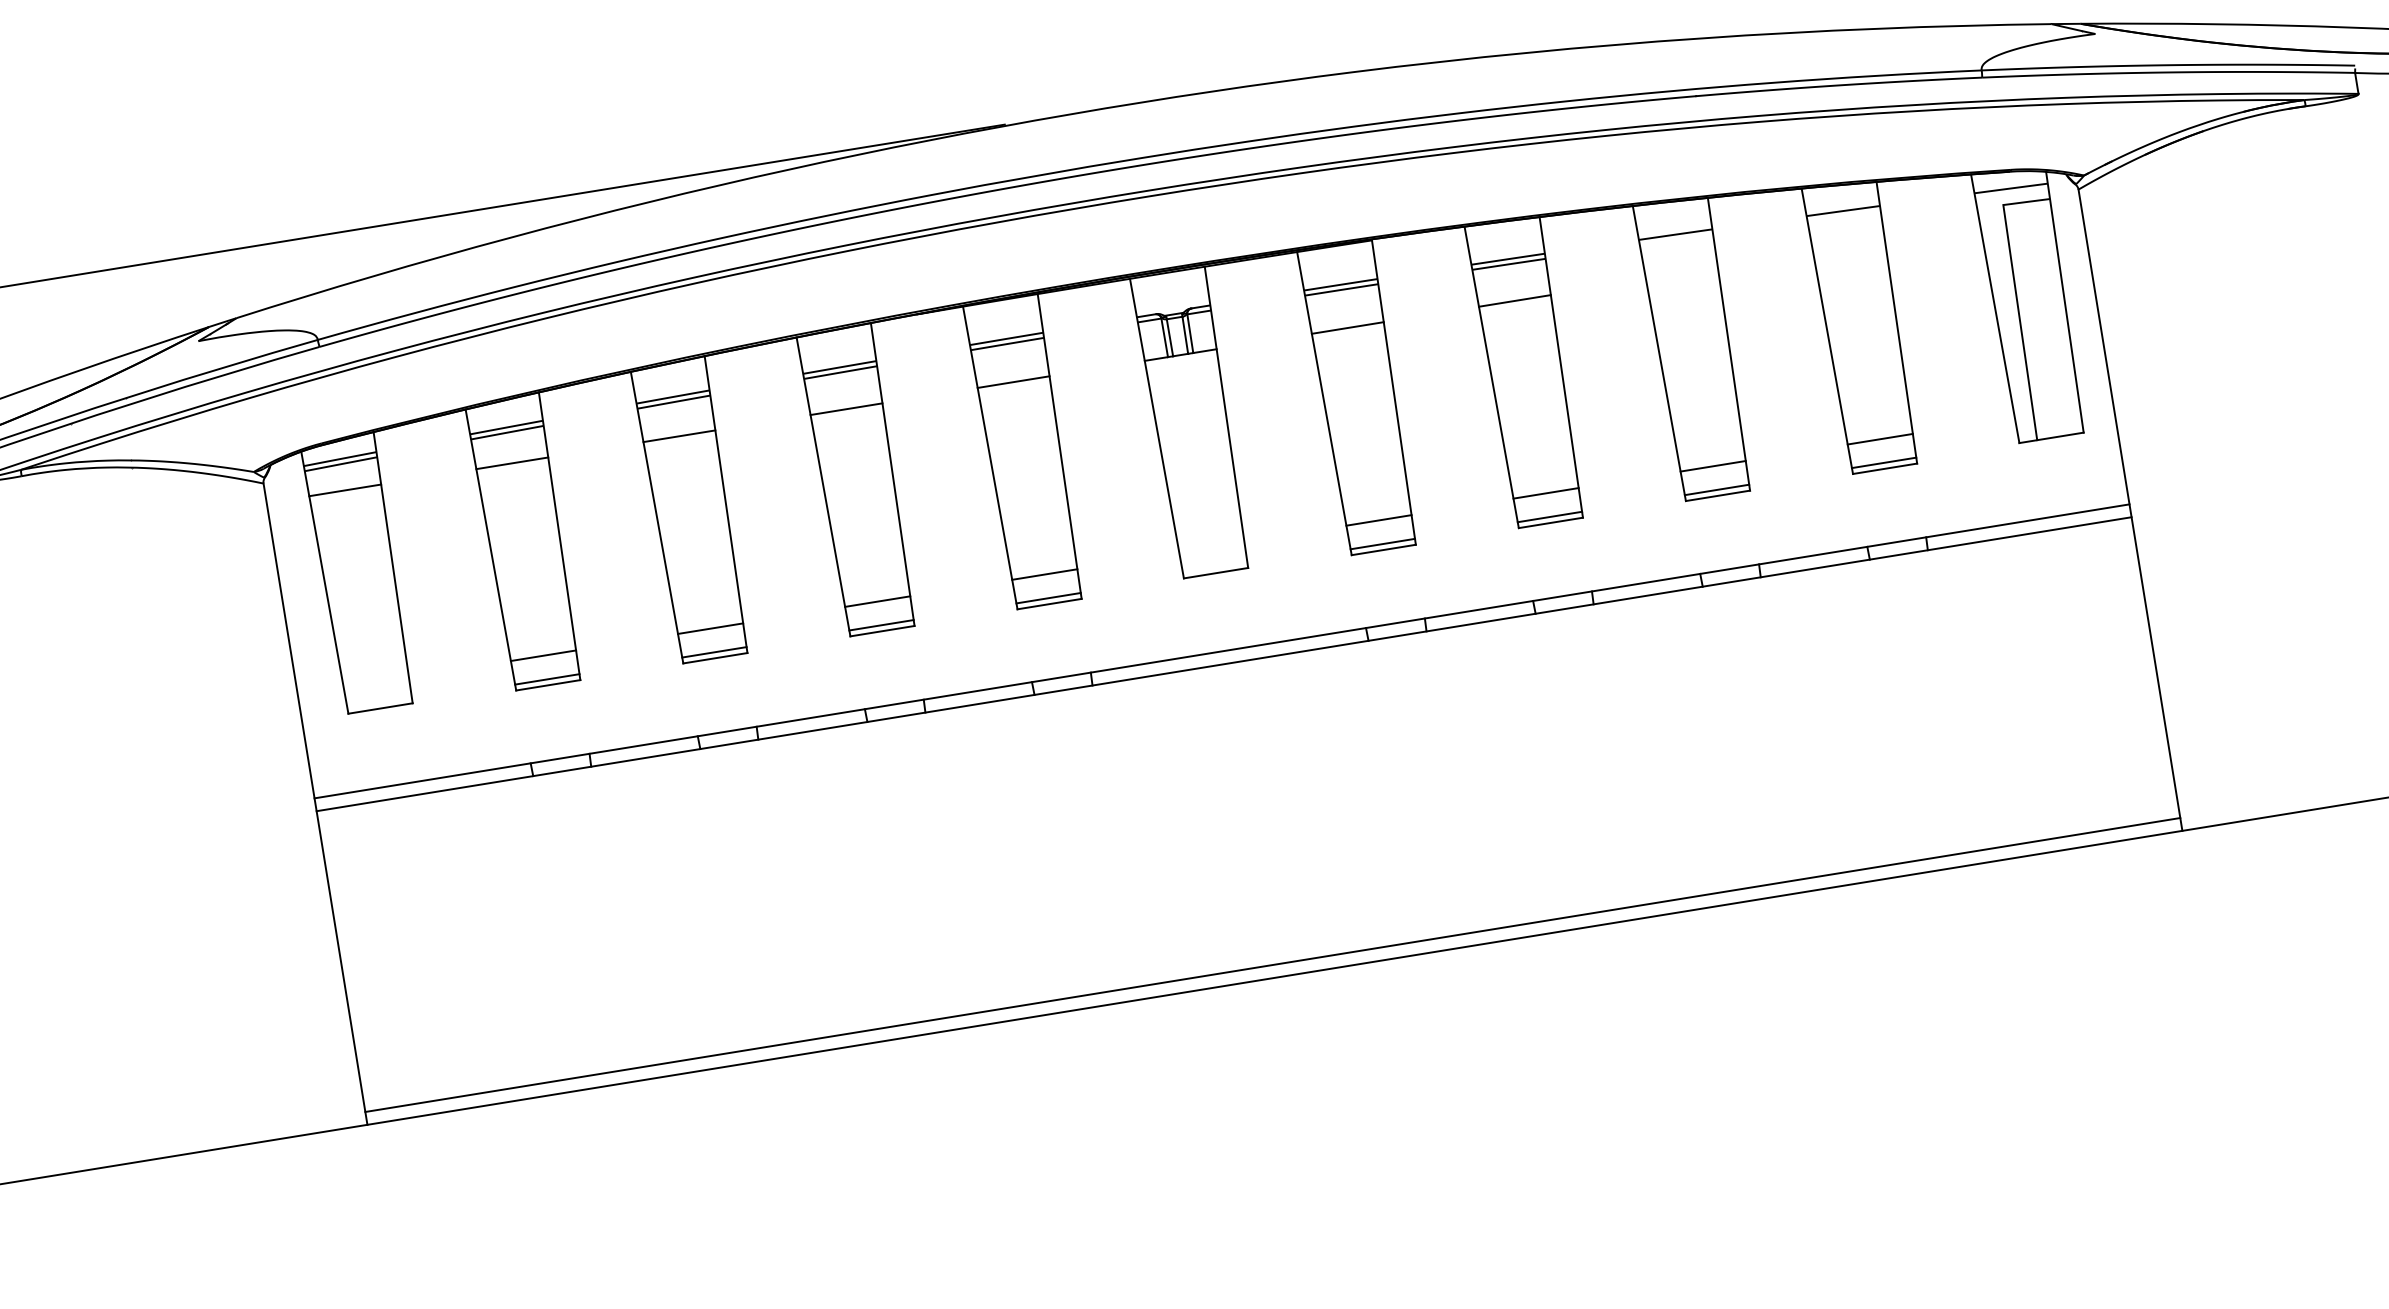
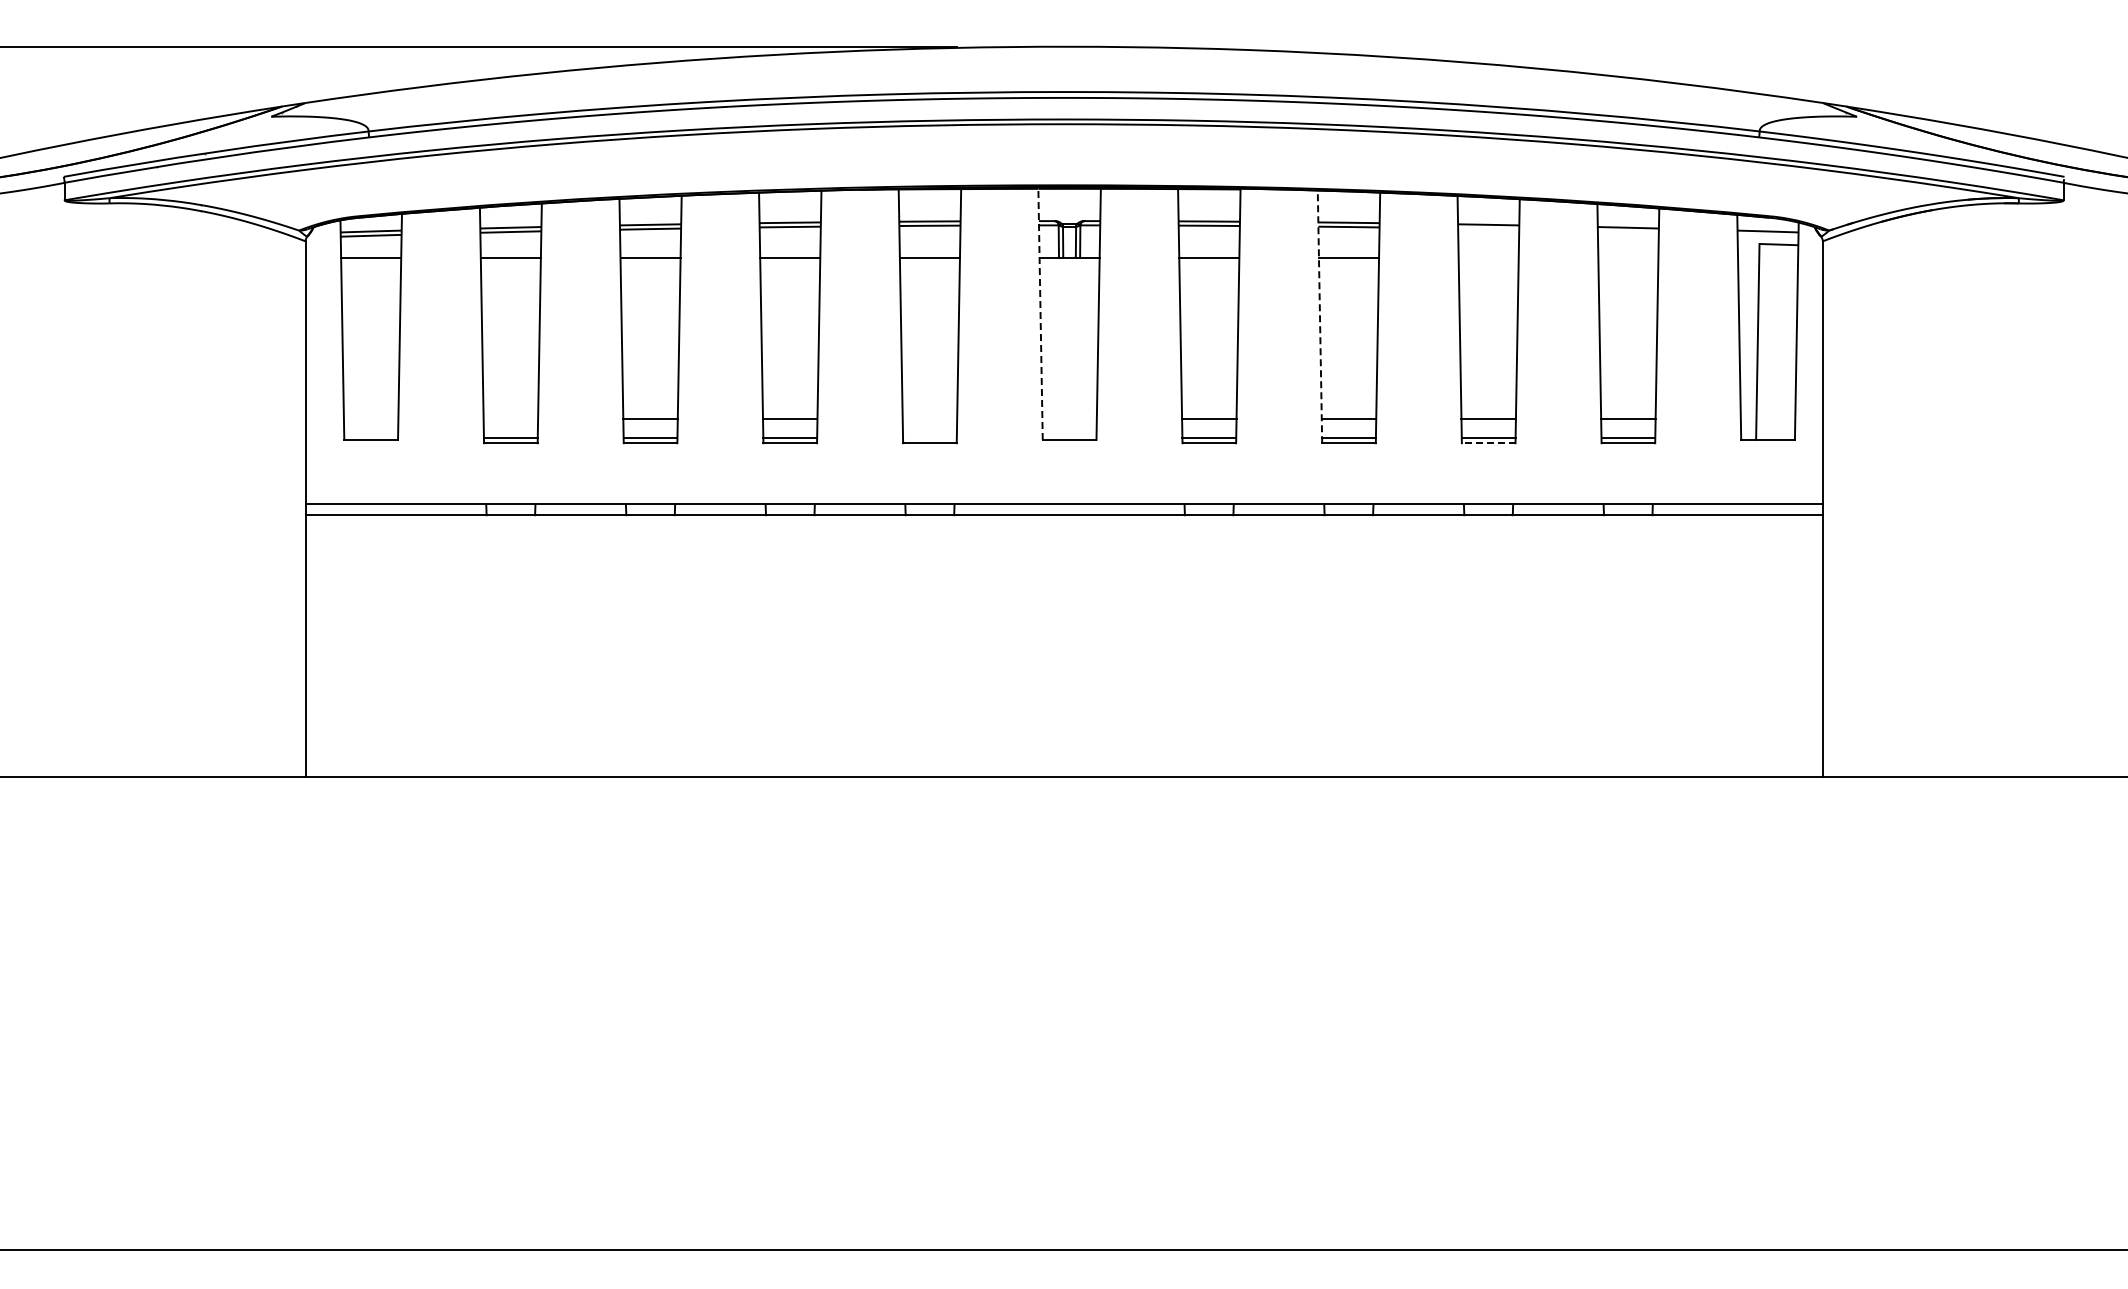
line: (1491, 377) -> (1319, 316), solid -> dashed
line: (1156, 428) -> (1040, 314), solid -> dashed
line: (1717, 496) -> (1488, 443), solid -> dashed
line: (1044, 574) -> (929, 418), removed
line: (1048, 598) -> (929, 438), removed
line: (543, 655) -> (510, 418), removed
line: (1271, 964) -> (1063, 766), removed

